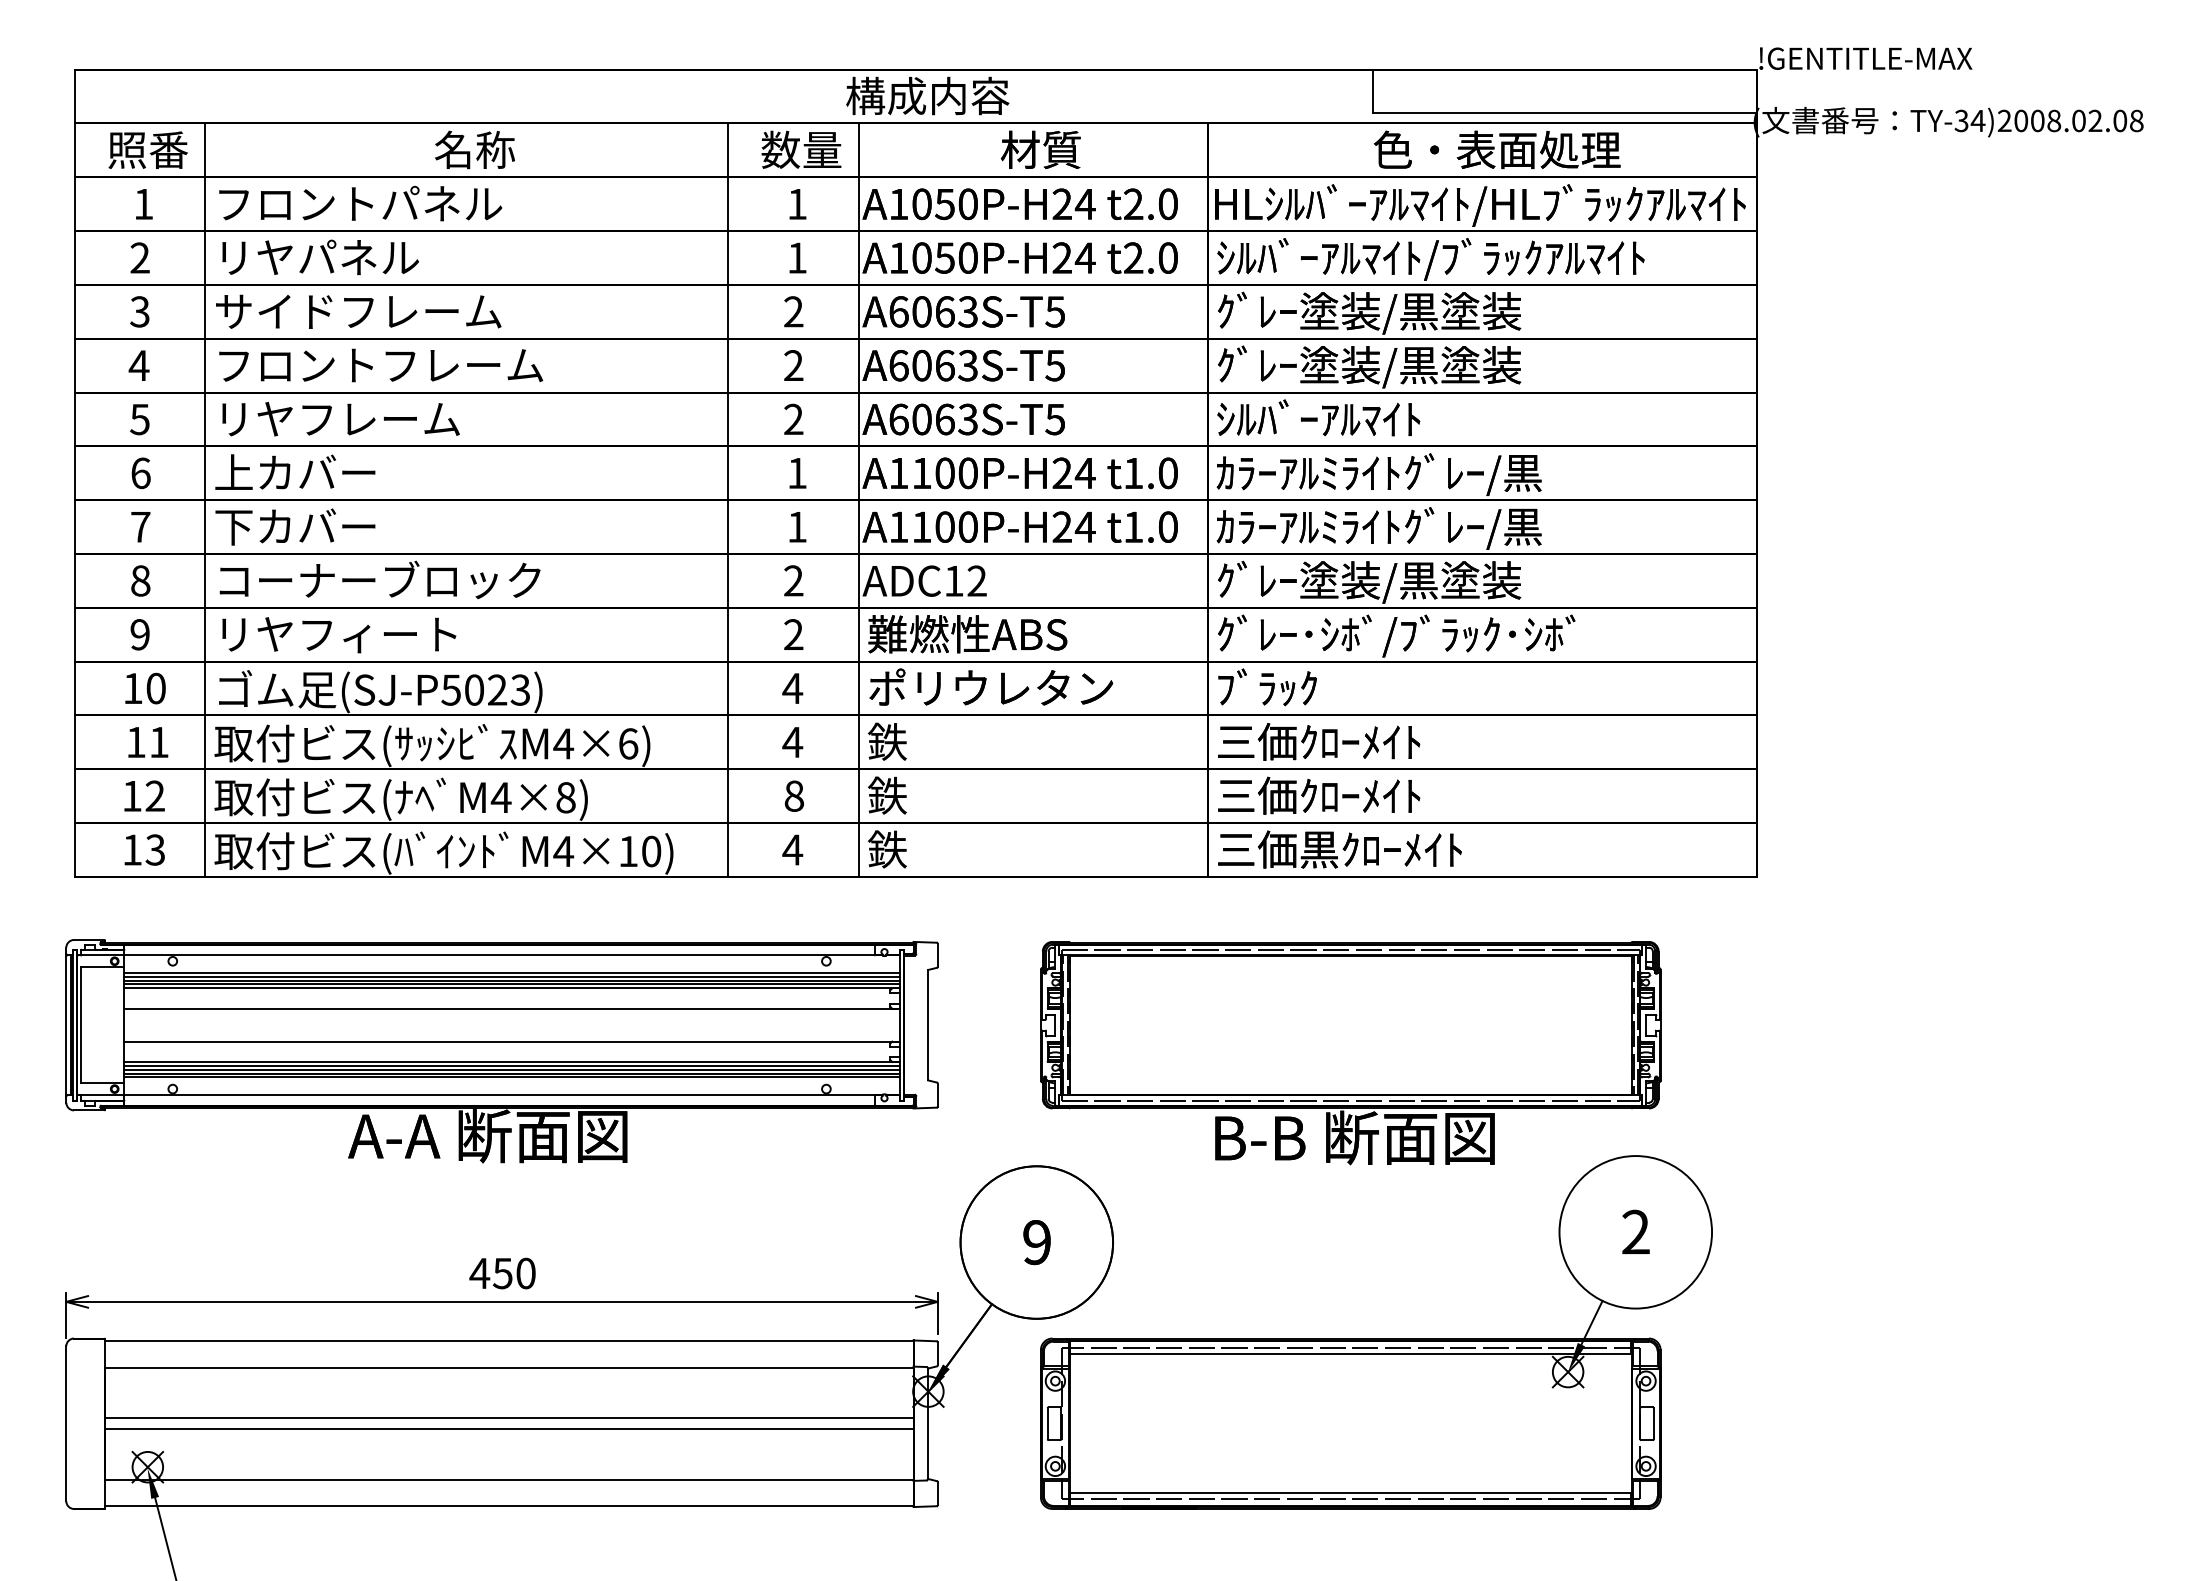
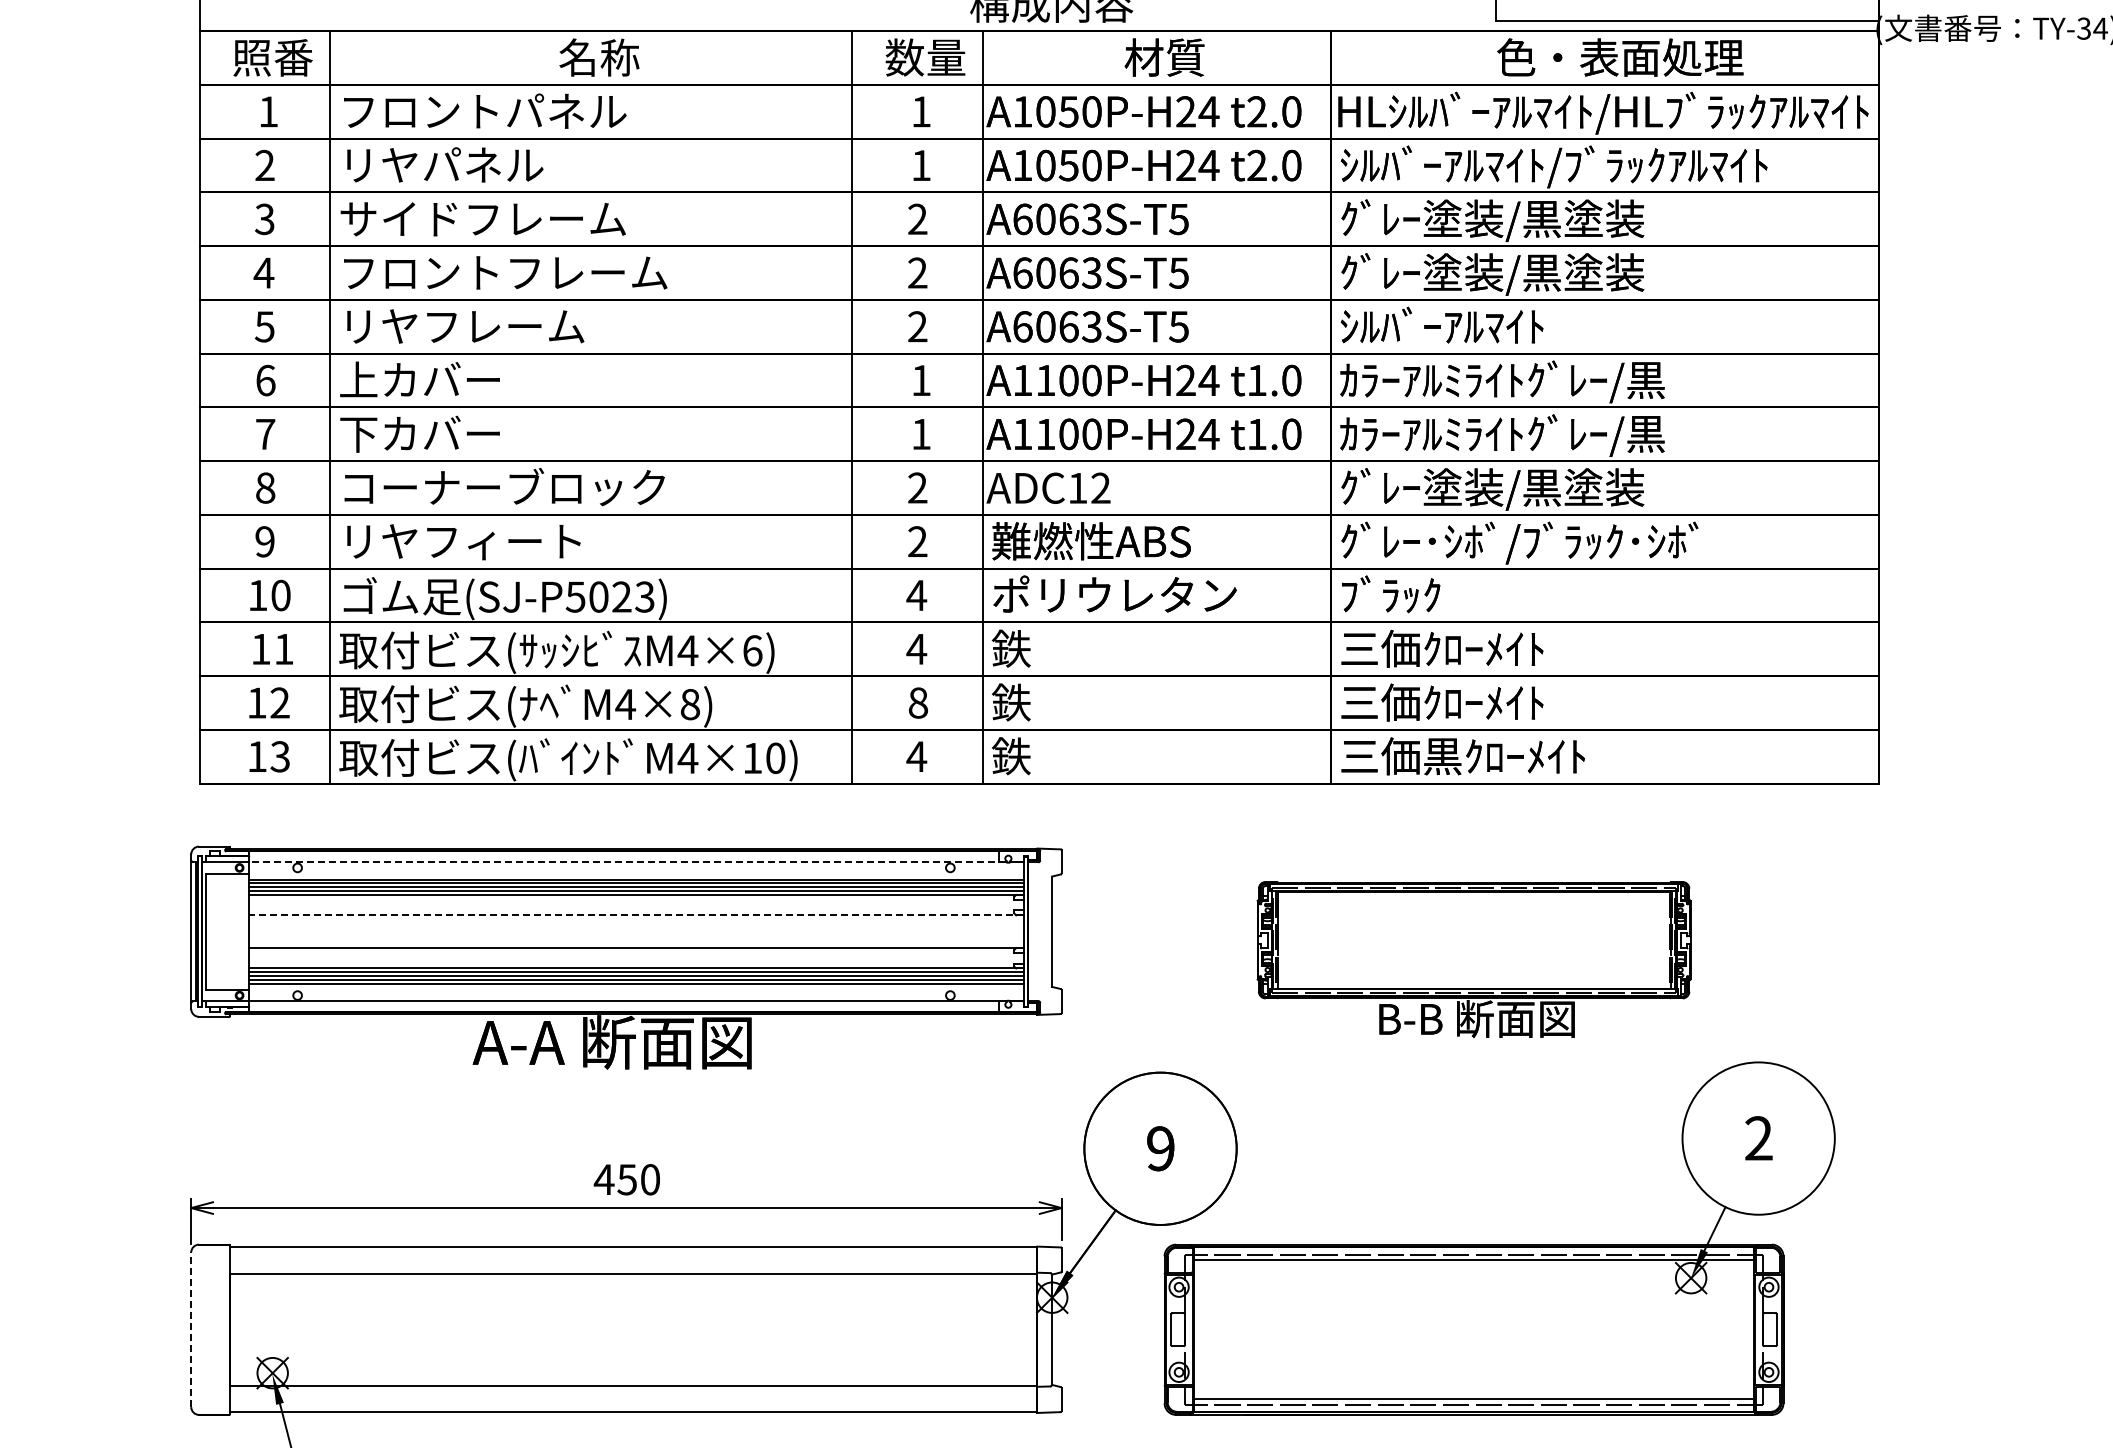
line: (503, 955) -> (627, 862), solid -> dashed
line: (512, 1008) -> (636, 915), solid -> dashed
part: (1350, 1053) -> (1473, 960), size x0.7
line: (509, 1418) -> (633, 1324), removed
line: (66, 1423) -> (191, 1329), solid -> dashed
line: (509, 1429) -> (633, 1335), removed

